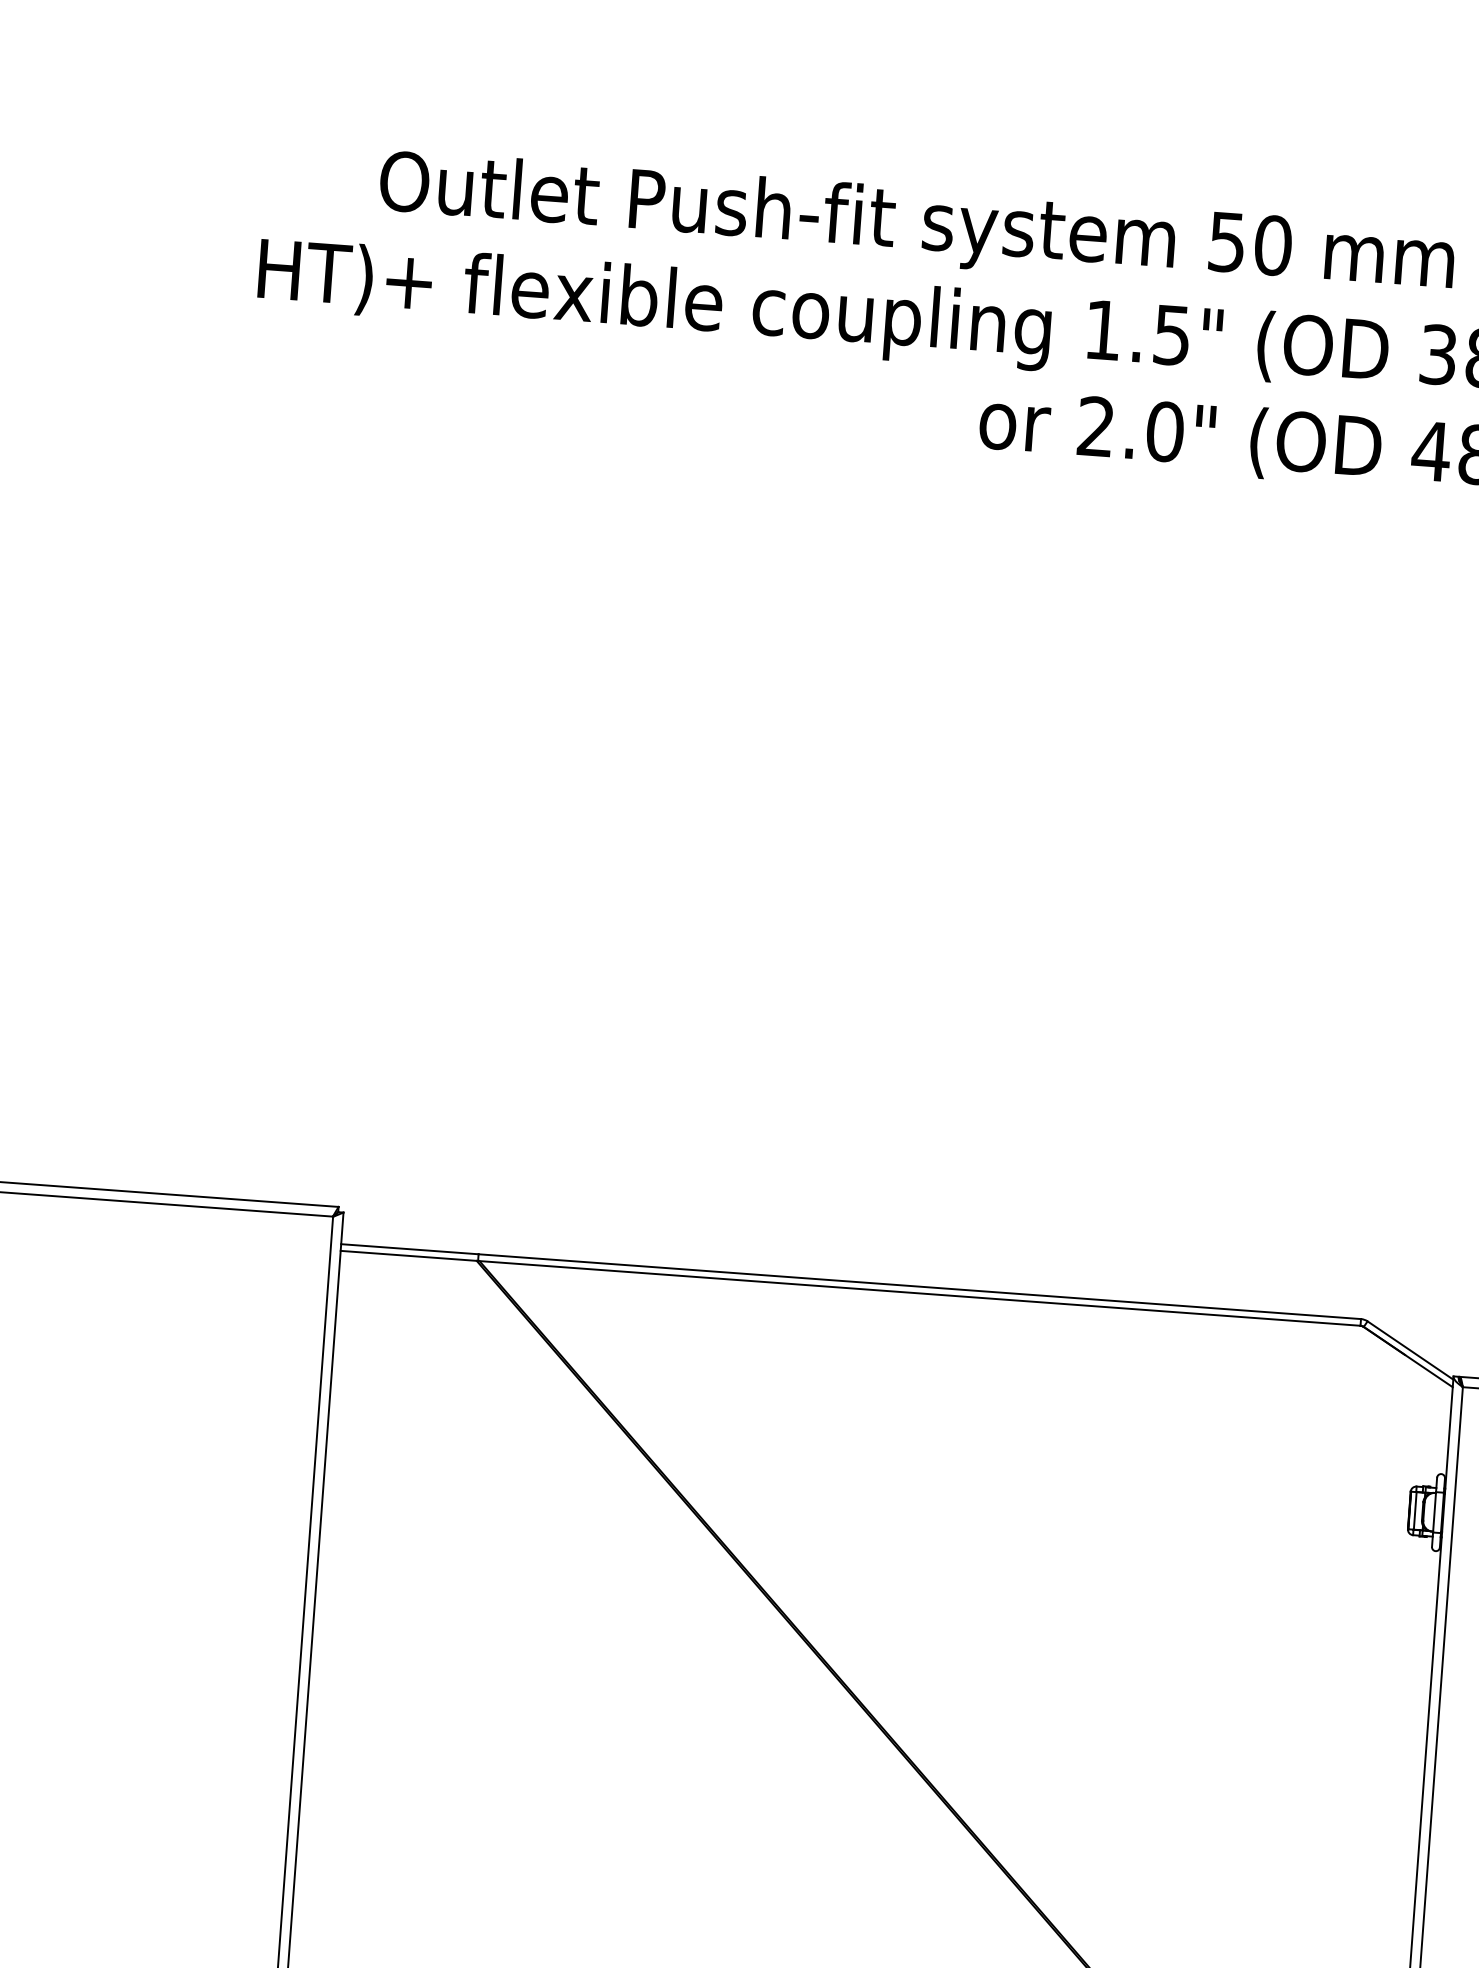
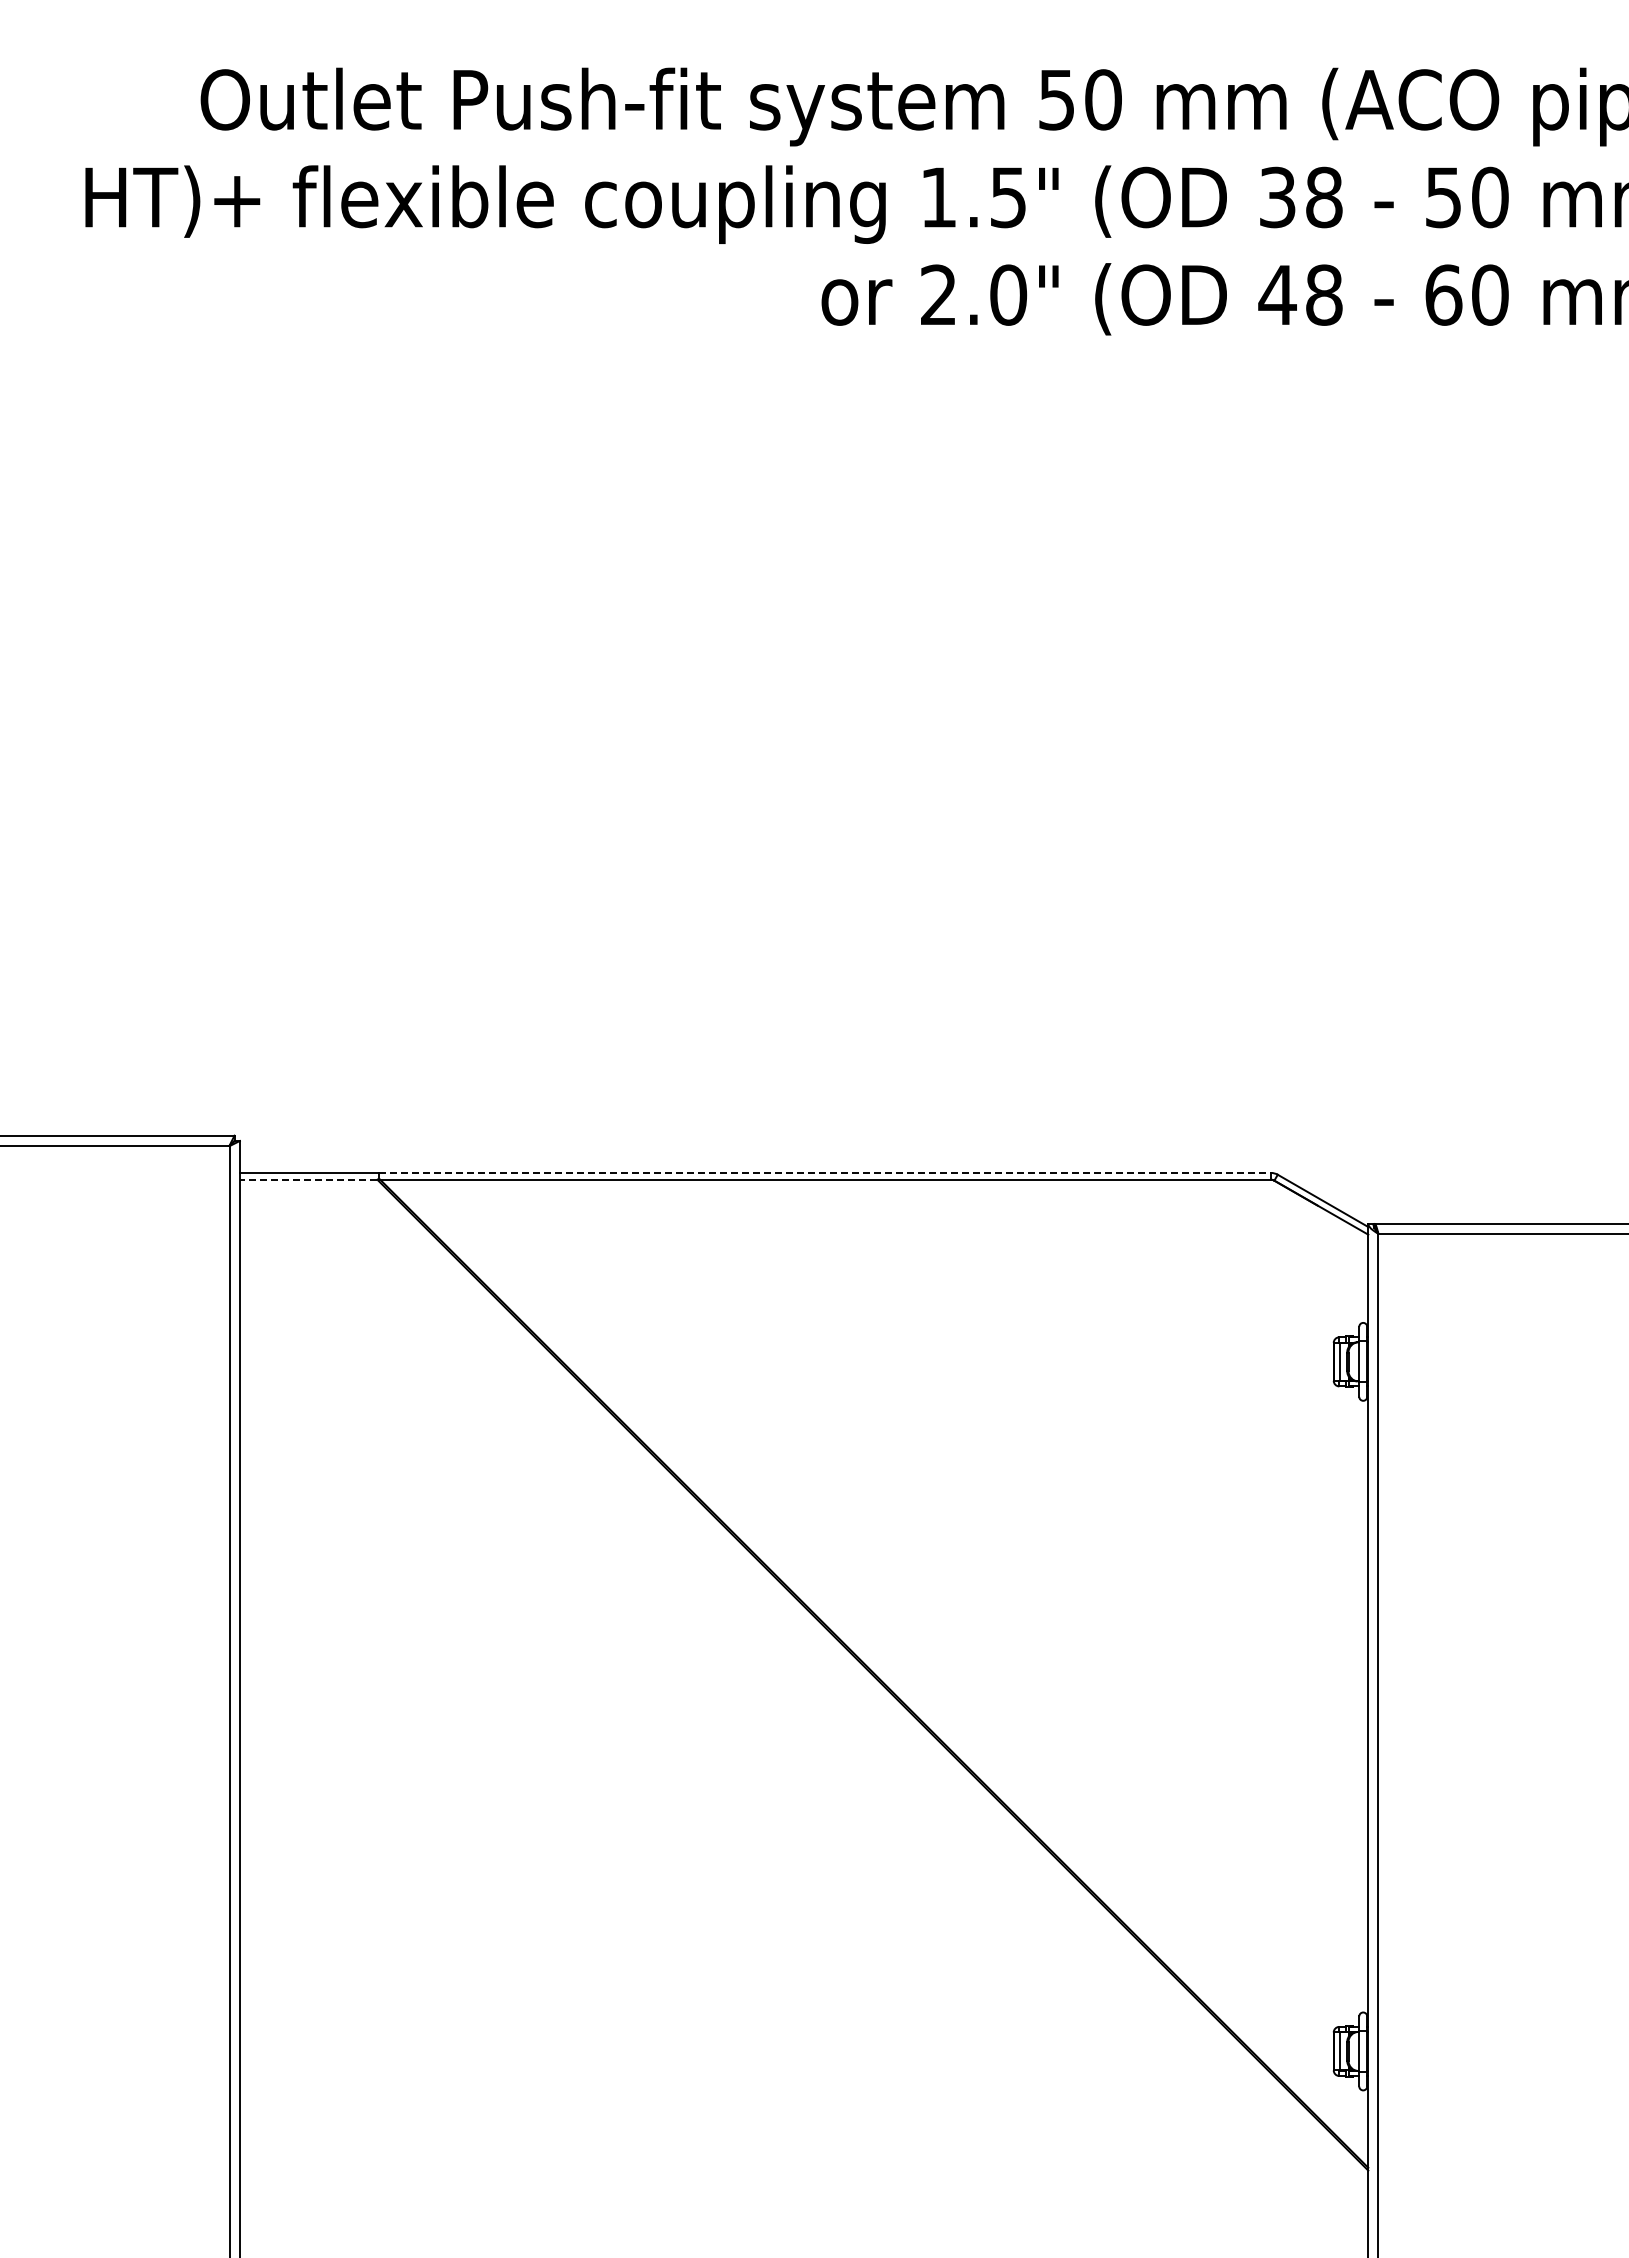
line: (408, 1255) -> (308, 1179), solid -> dashed
line: (920, 1286) -> (825, 1172), solid -> dashed

